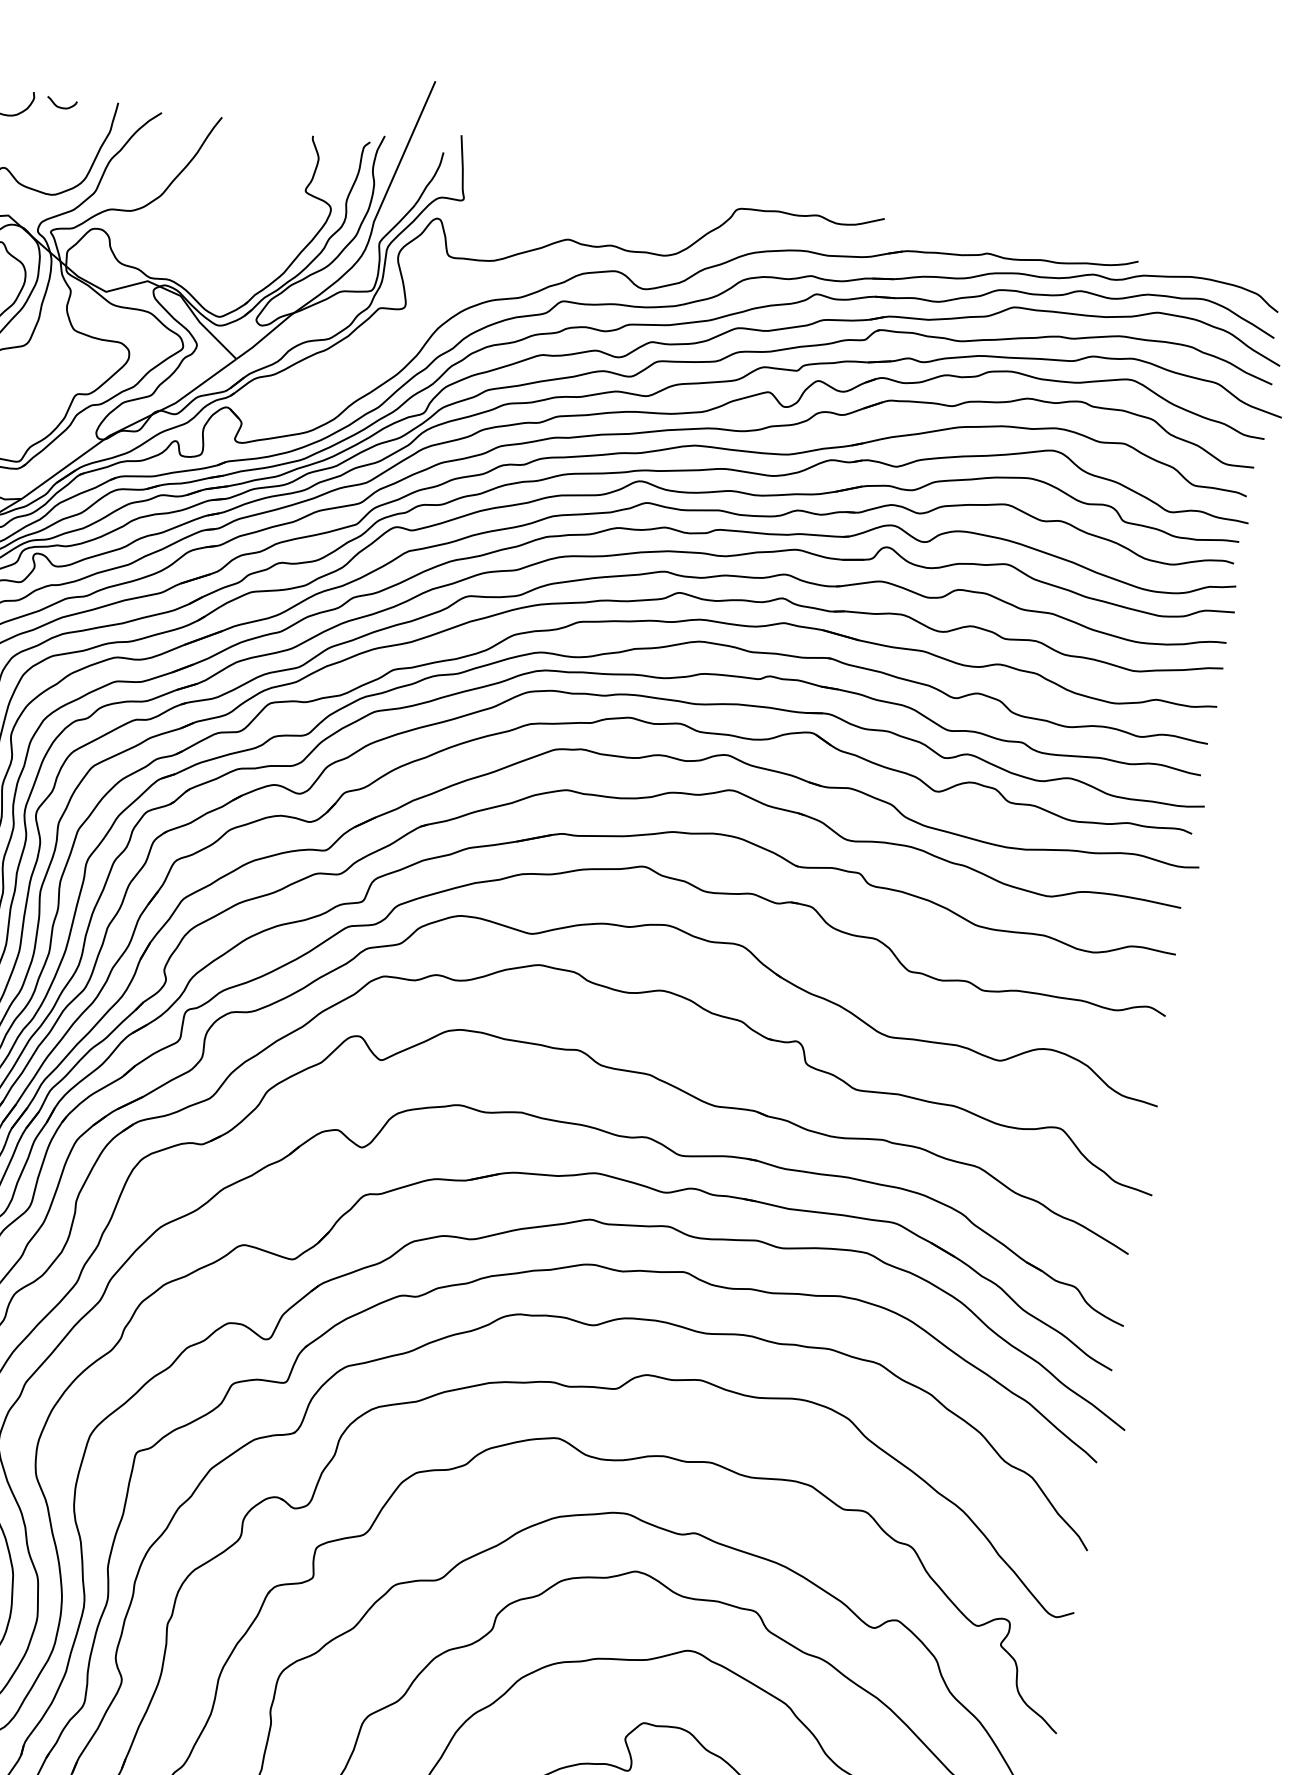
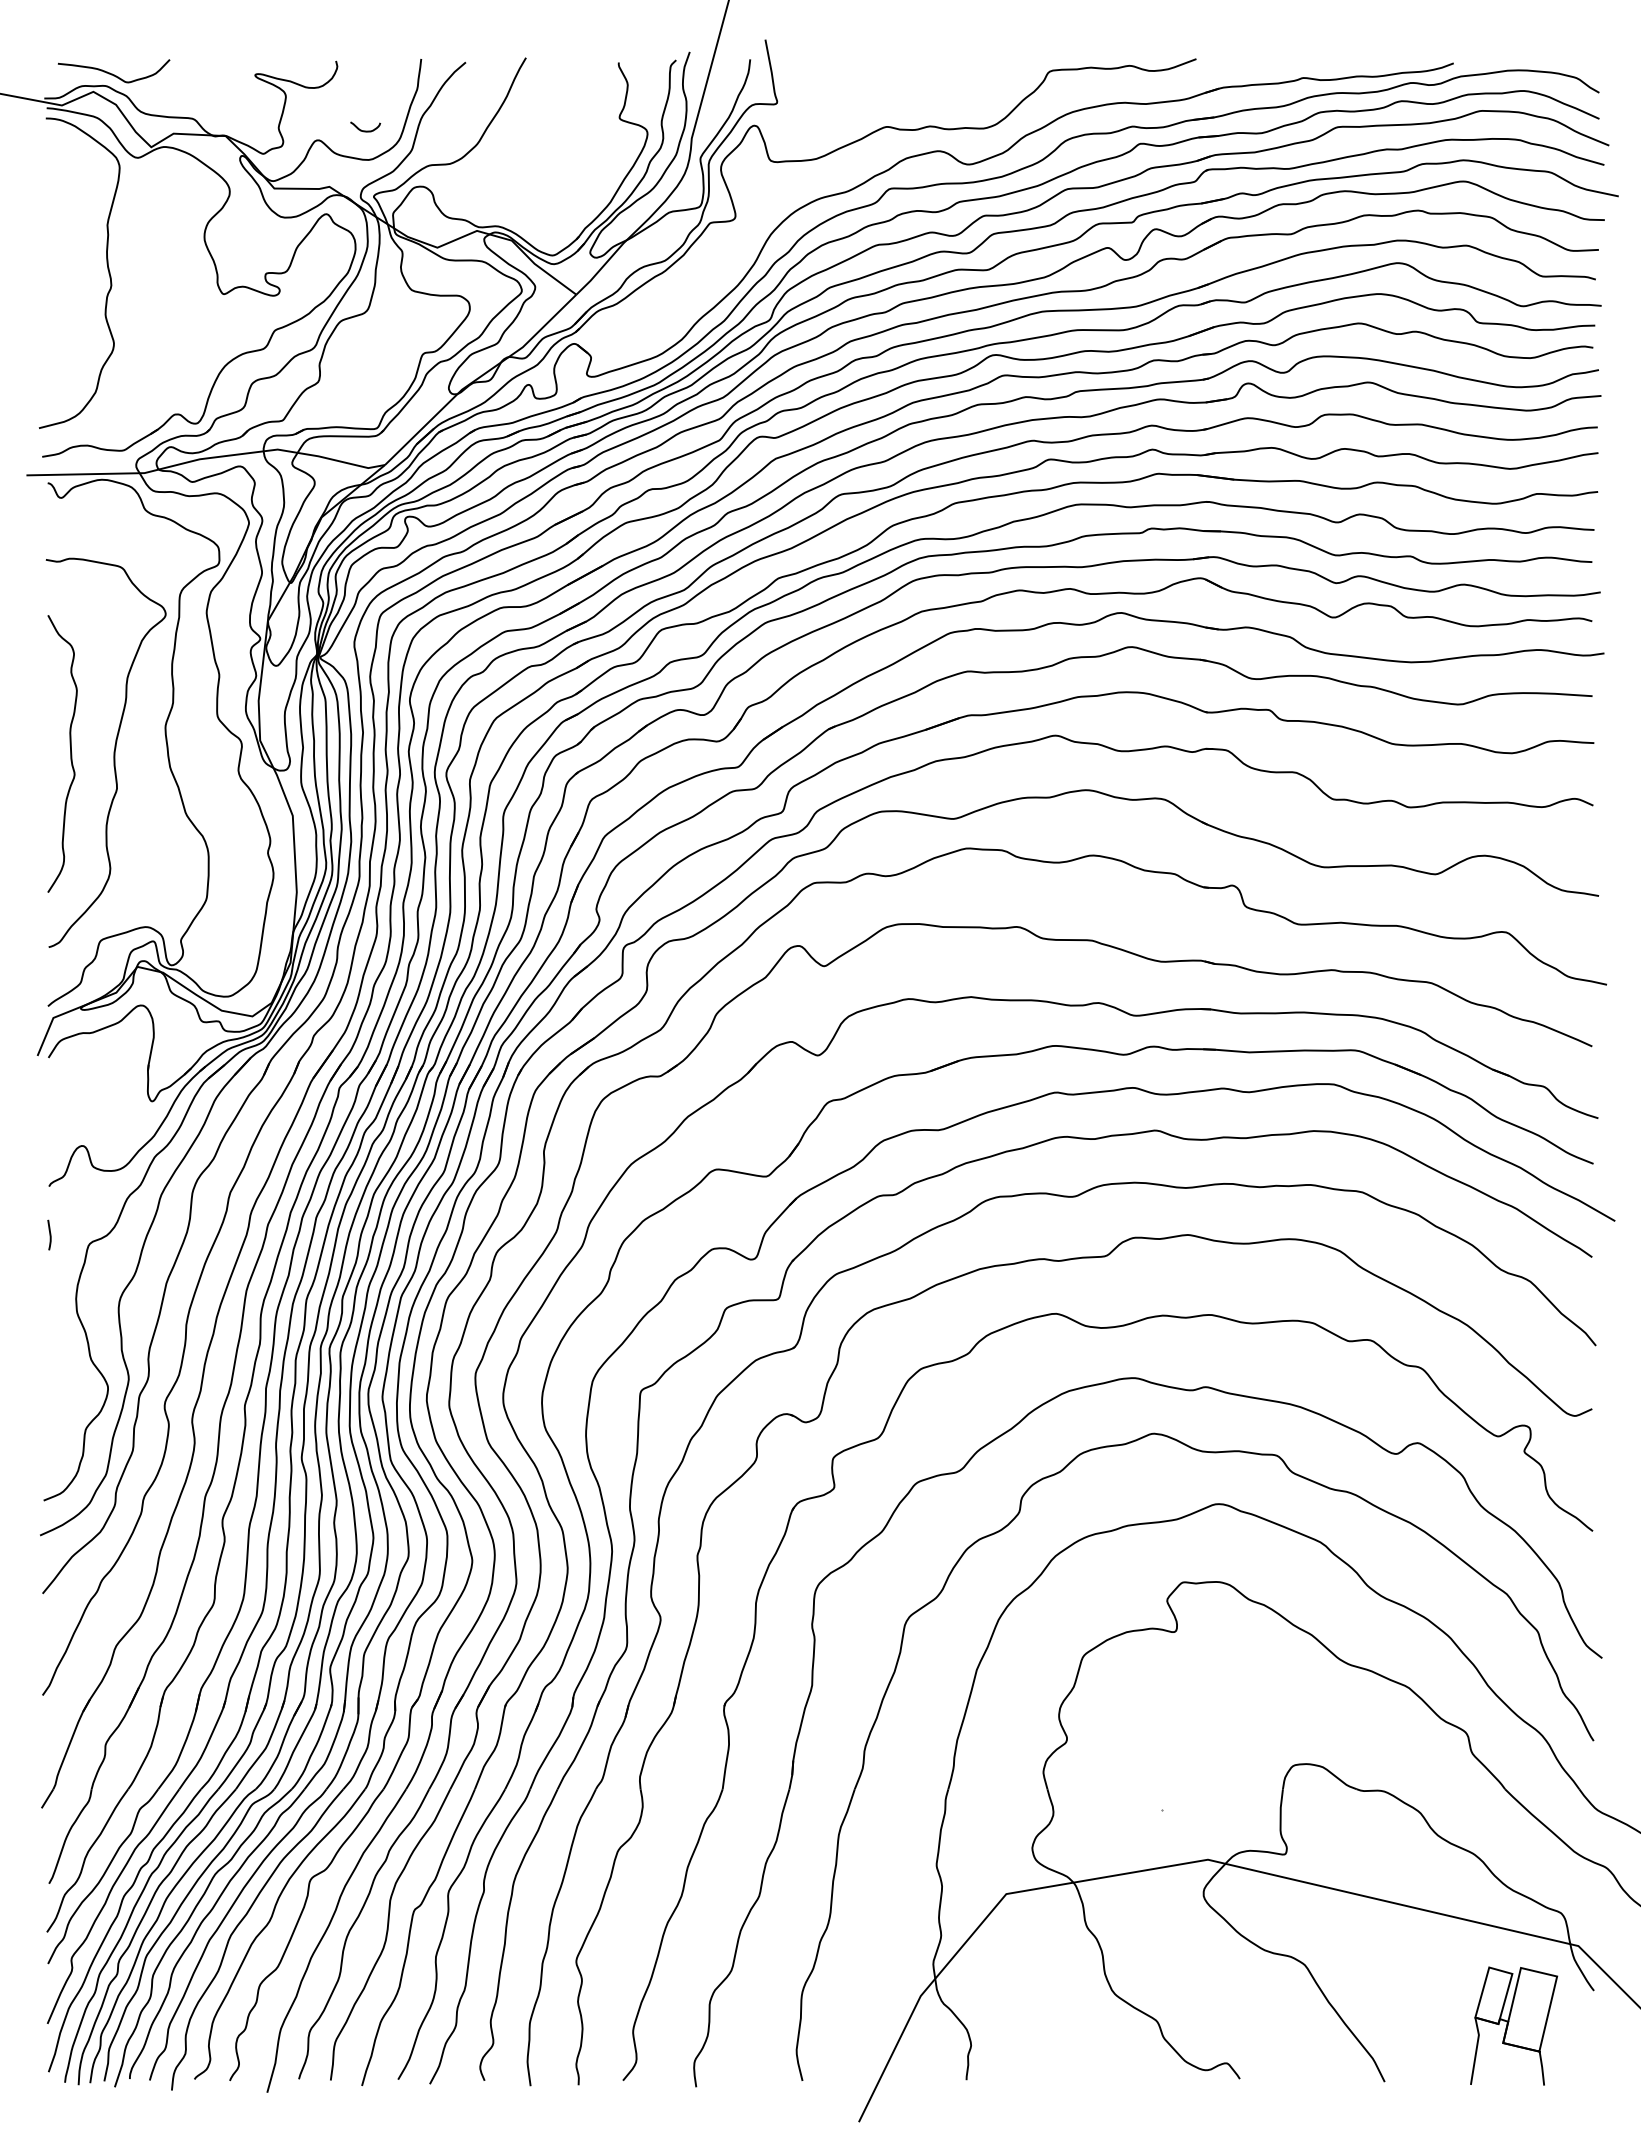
curve: (61, 106) -> (365, 130), moved

